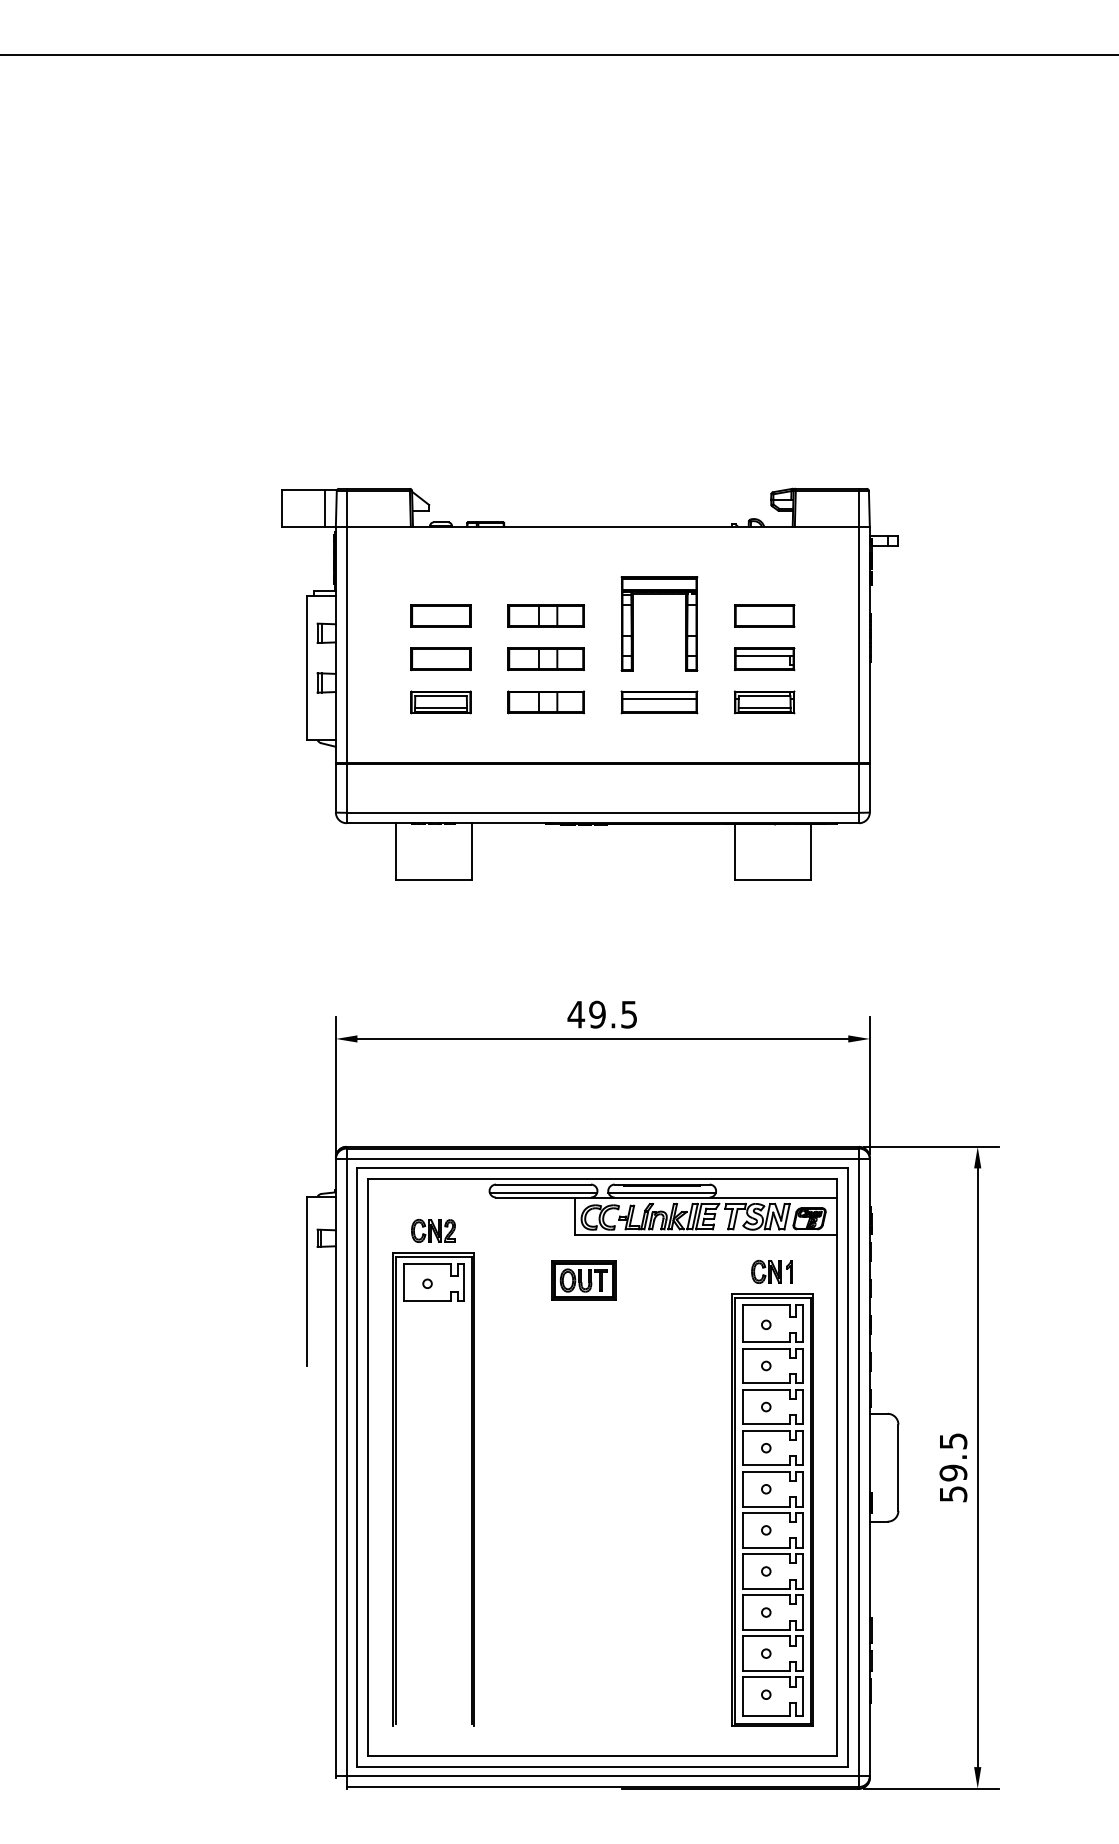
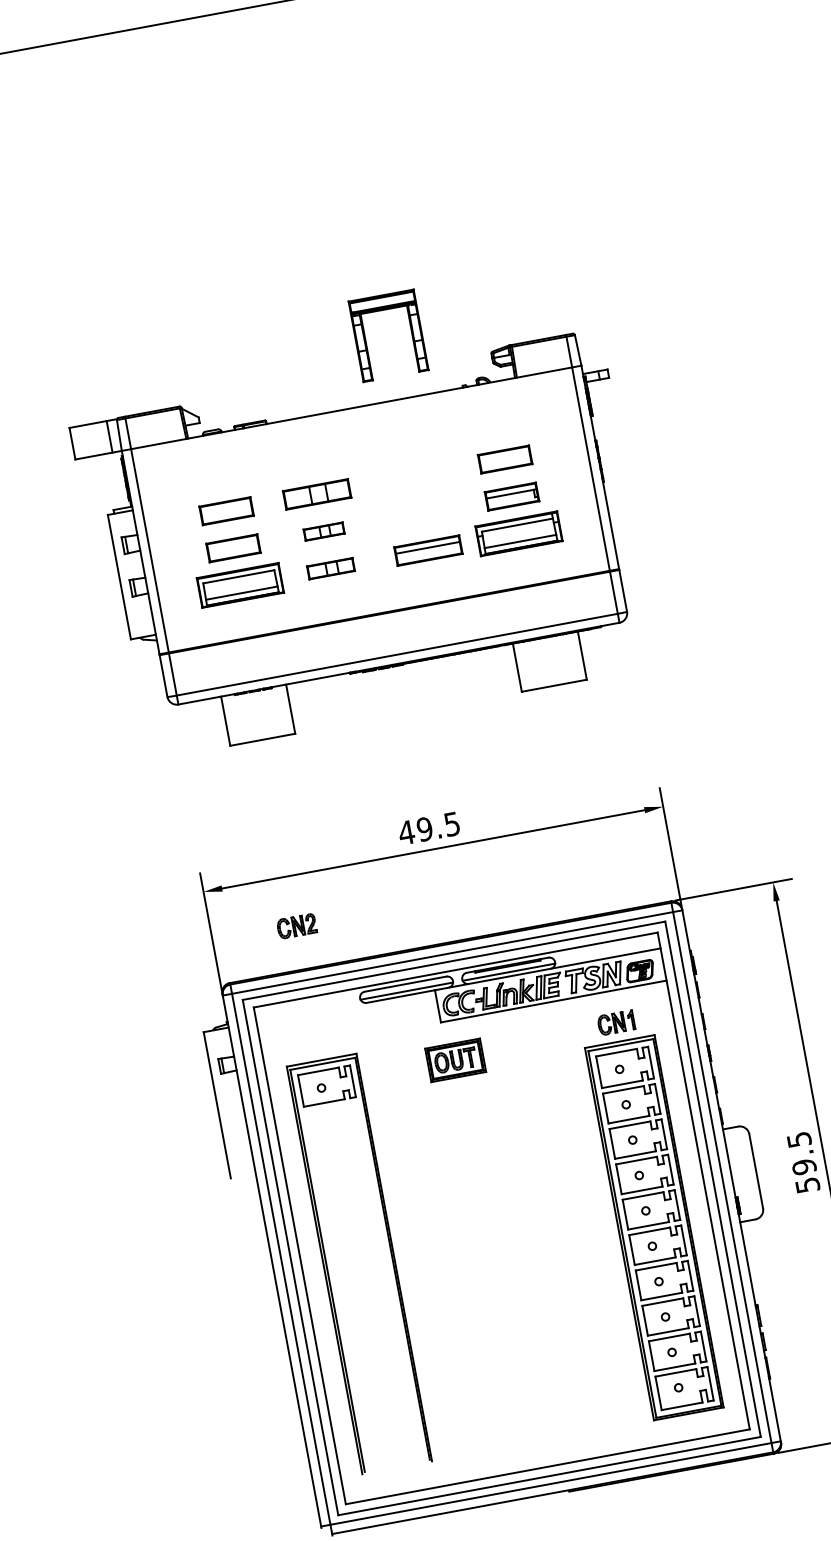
part: (633, 623) -> (366, 339), moved
part: (546, 659) -> (324, 531), size x0.6
part: (440, 702) -> (239, 585), size x1.6
part: (546, 702) -> (331, 568), size x0.7
part: (764, 702) -> (518, 533), size x1.6
part: (433, 1230) -> (296, 925), moved

